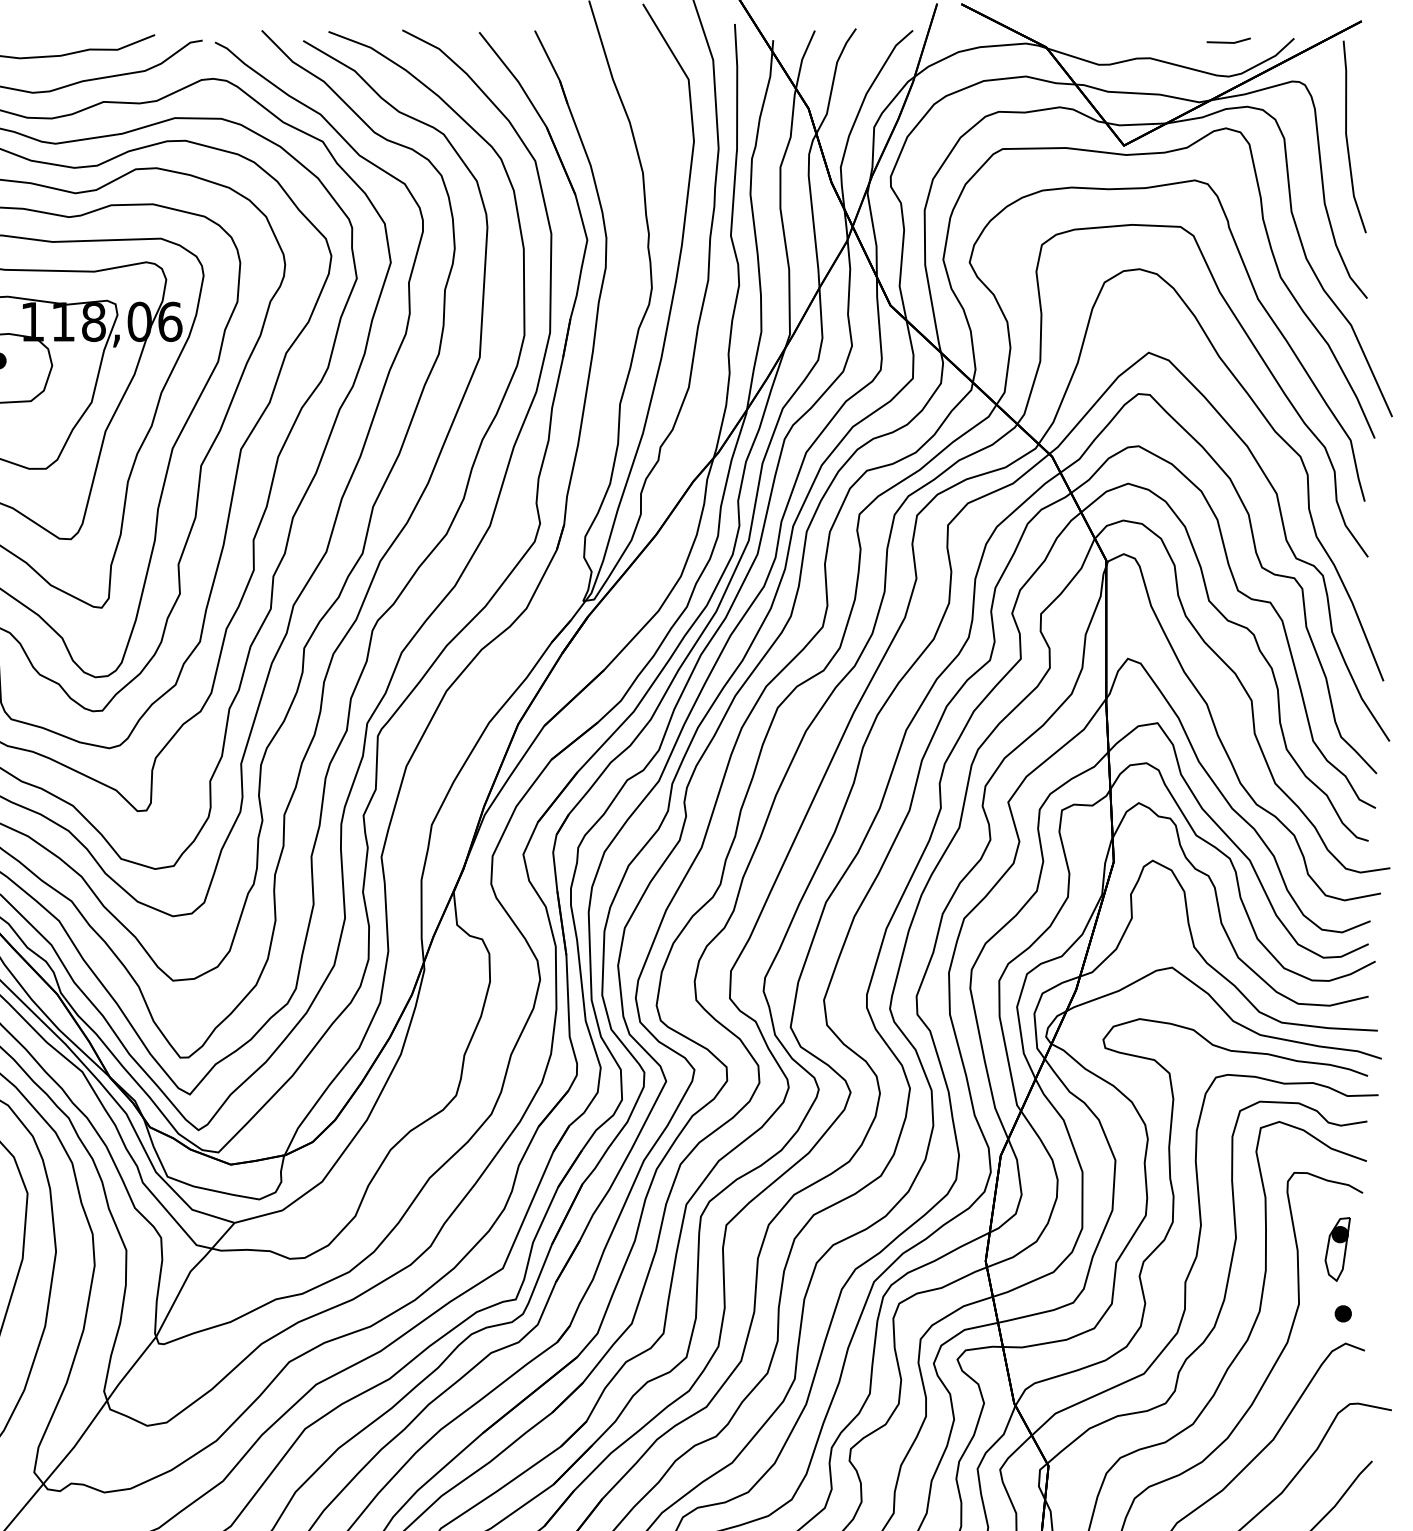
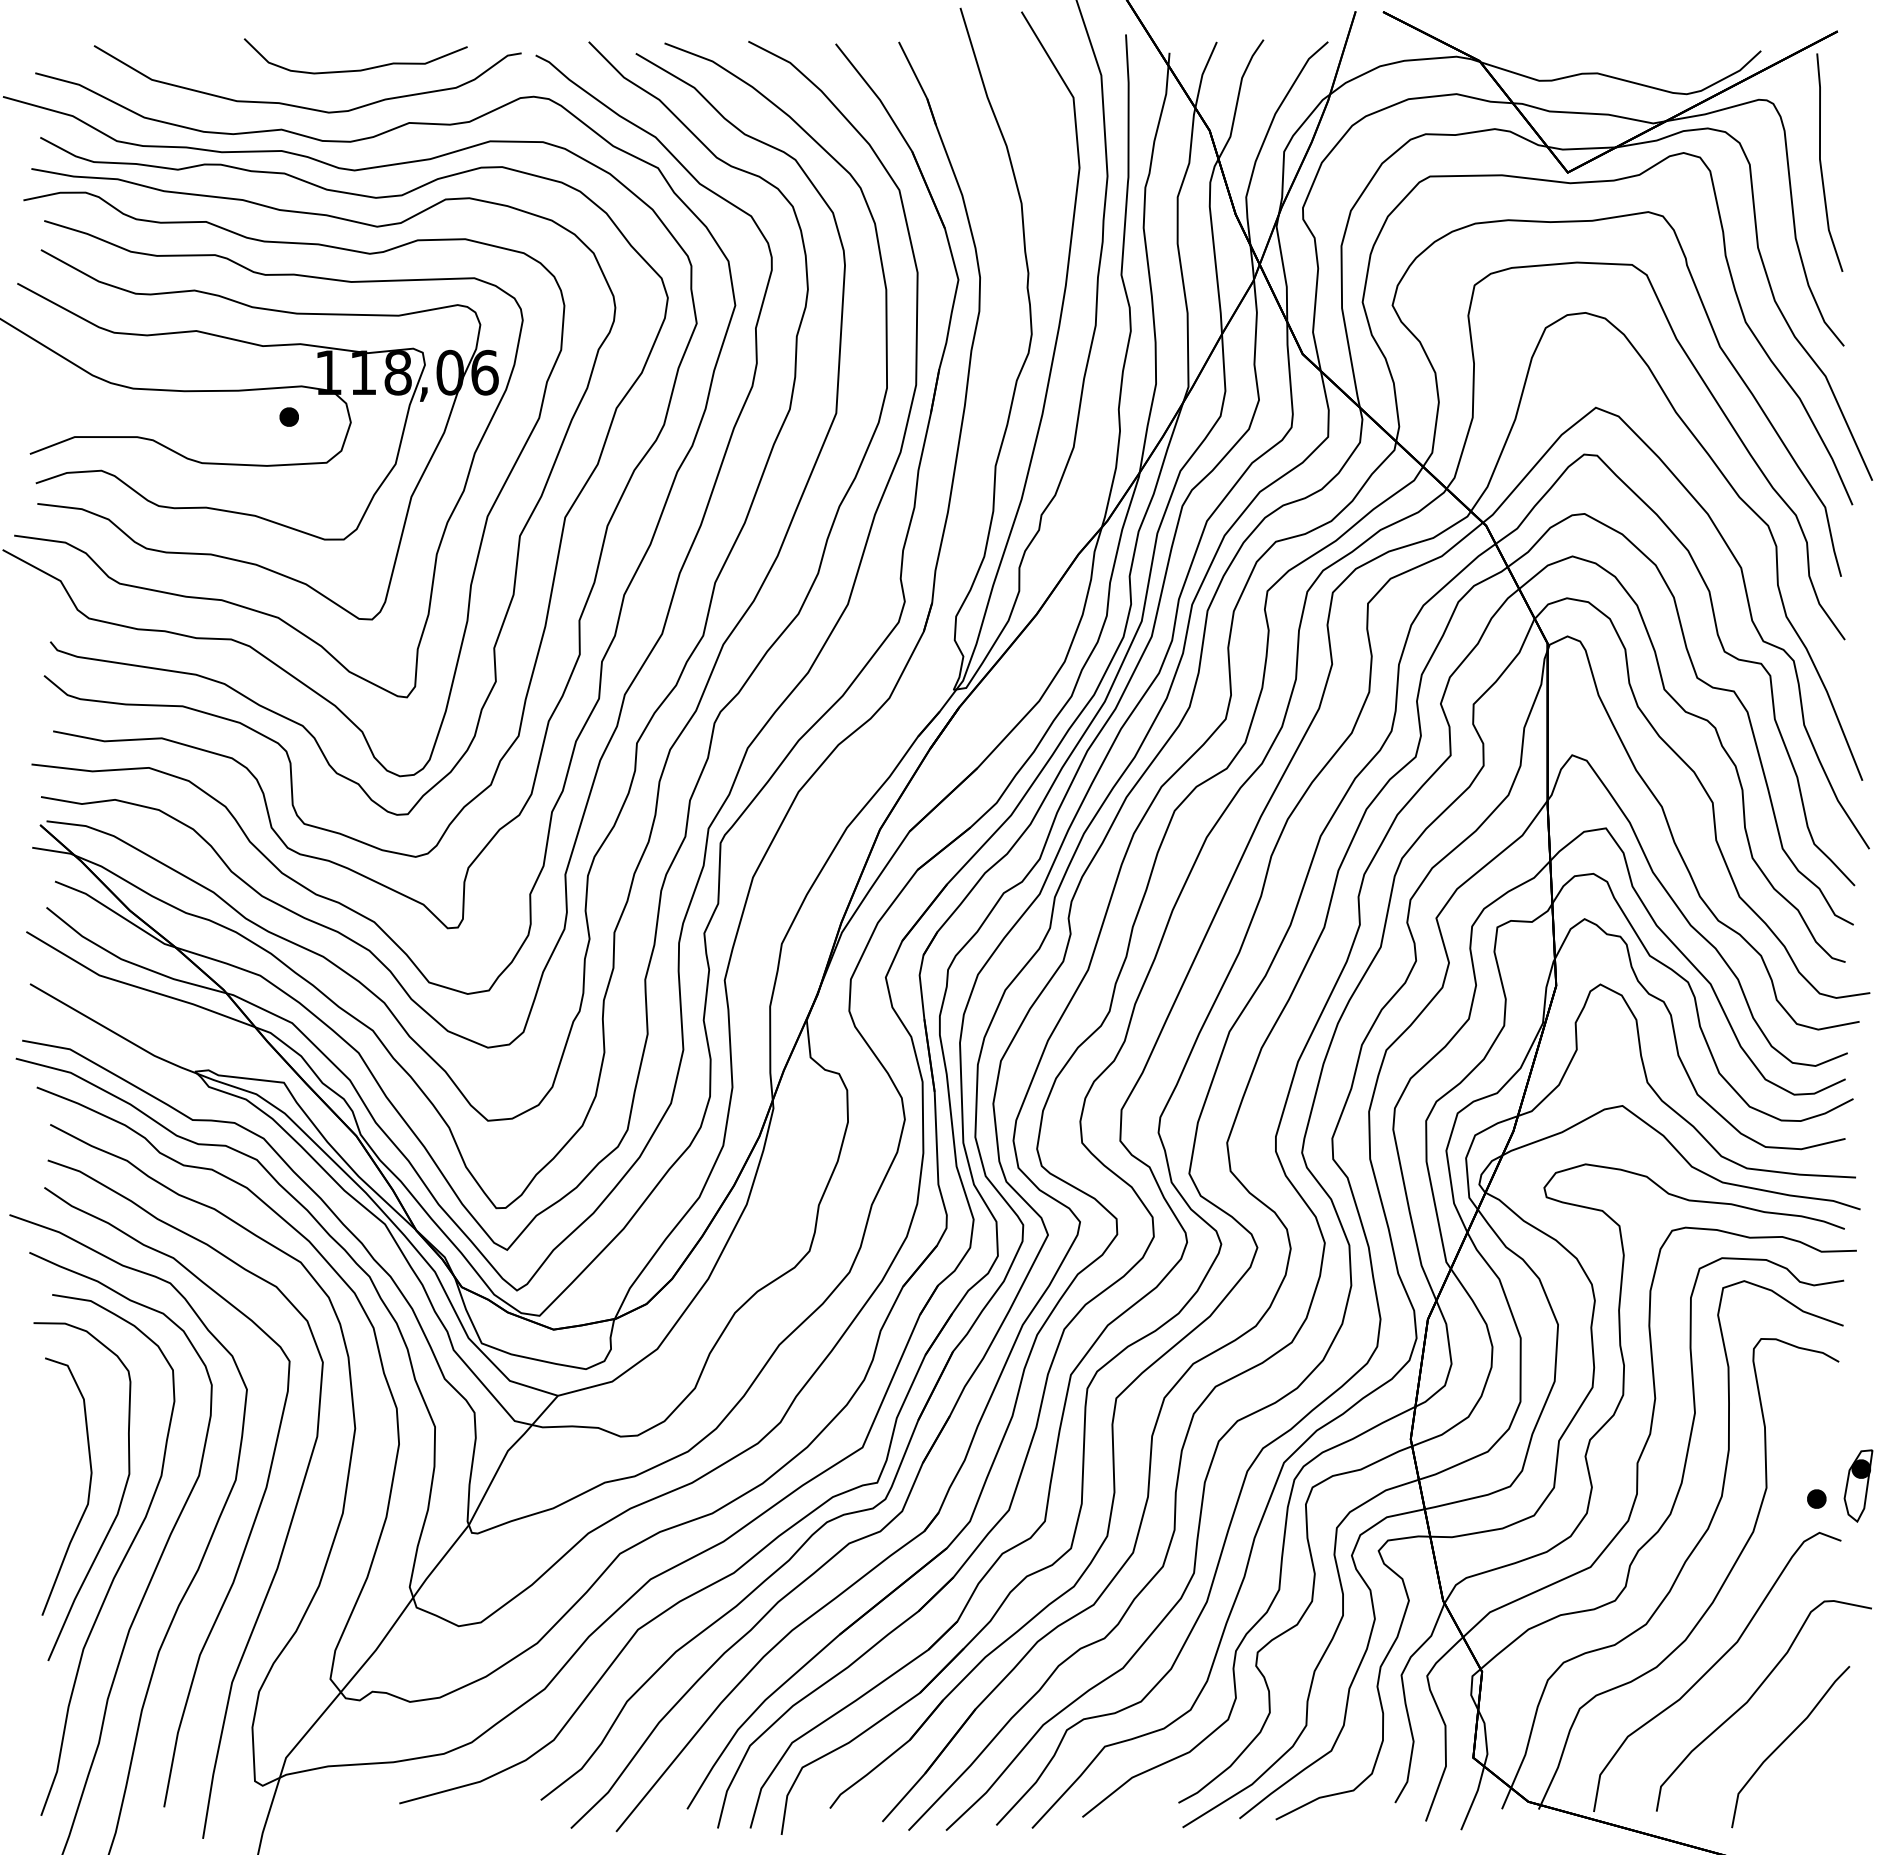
line: (1228, 41) -> (1686, 54), removed
part: (1337, 1249) -> (1858, 1485), moved

